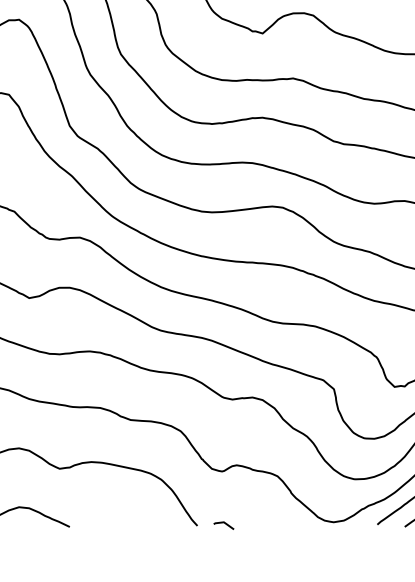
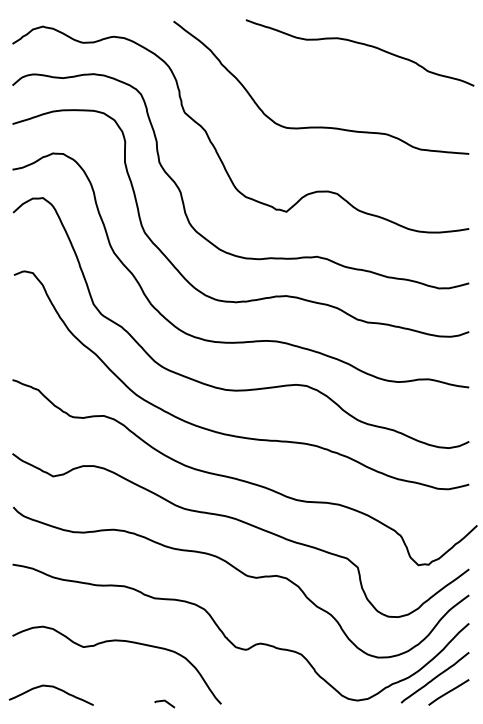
line: (224, 524) -> (165, 702), moved

